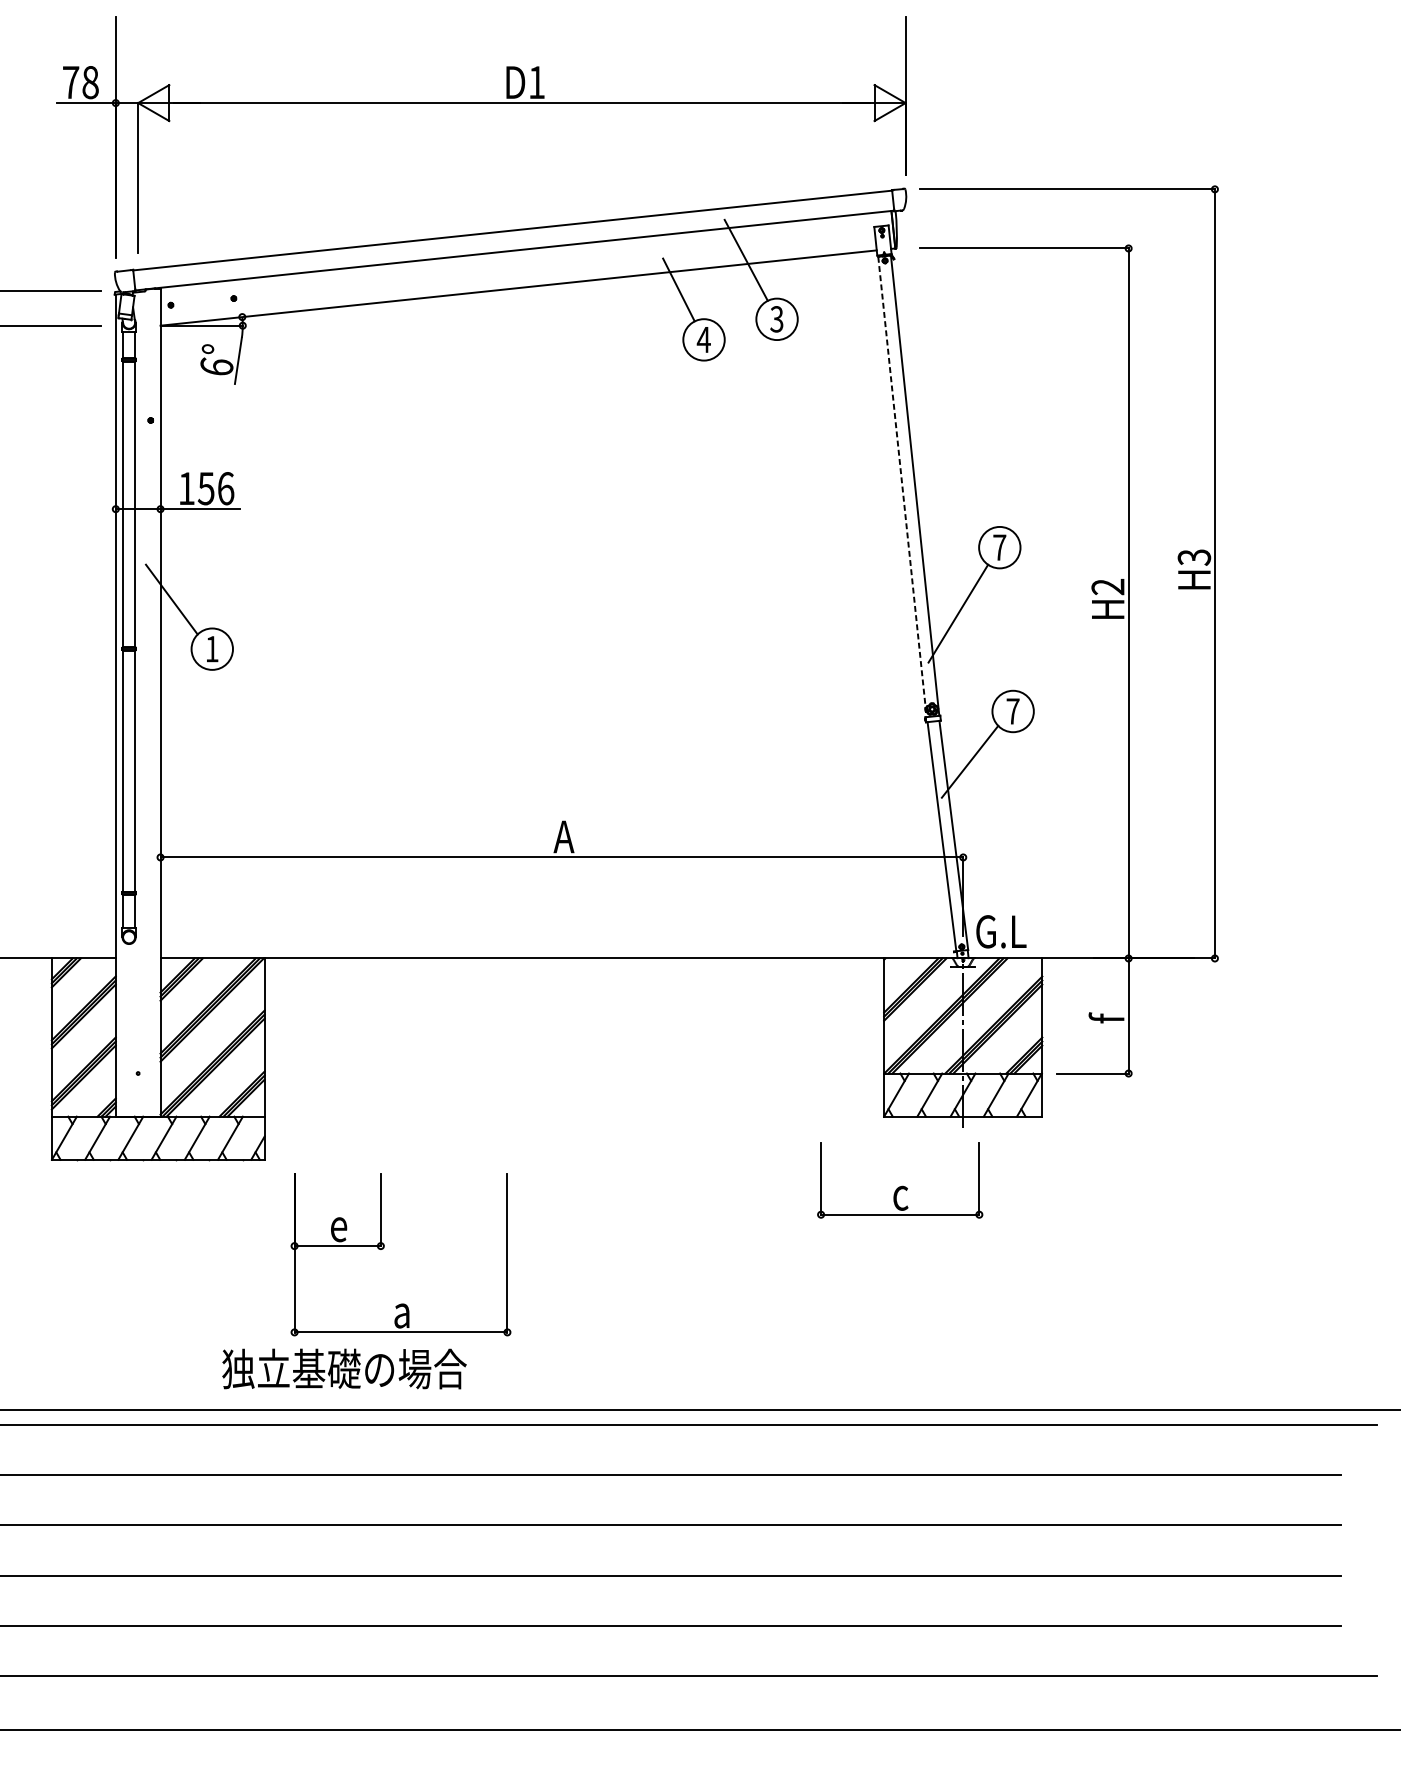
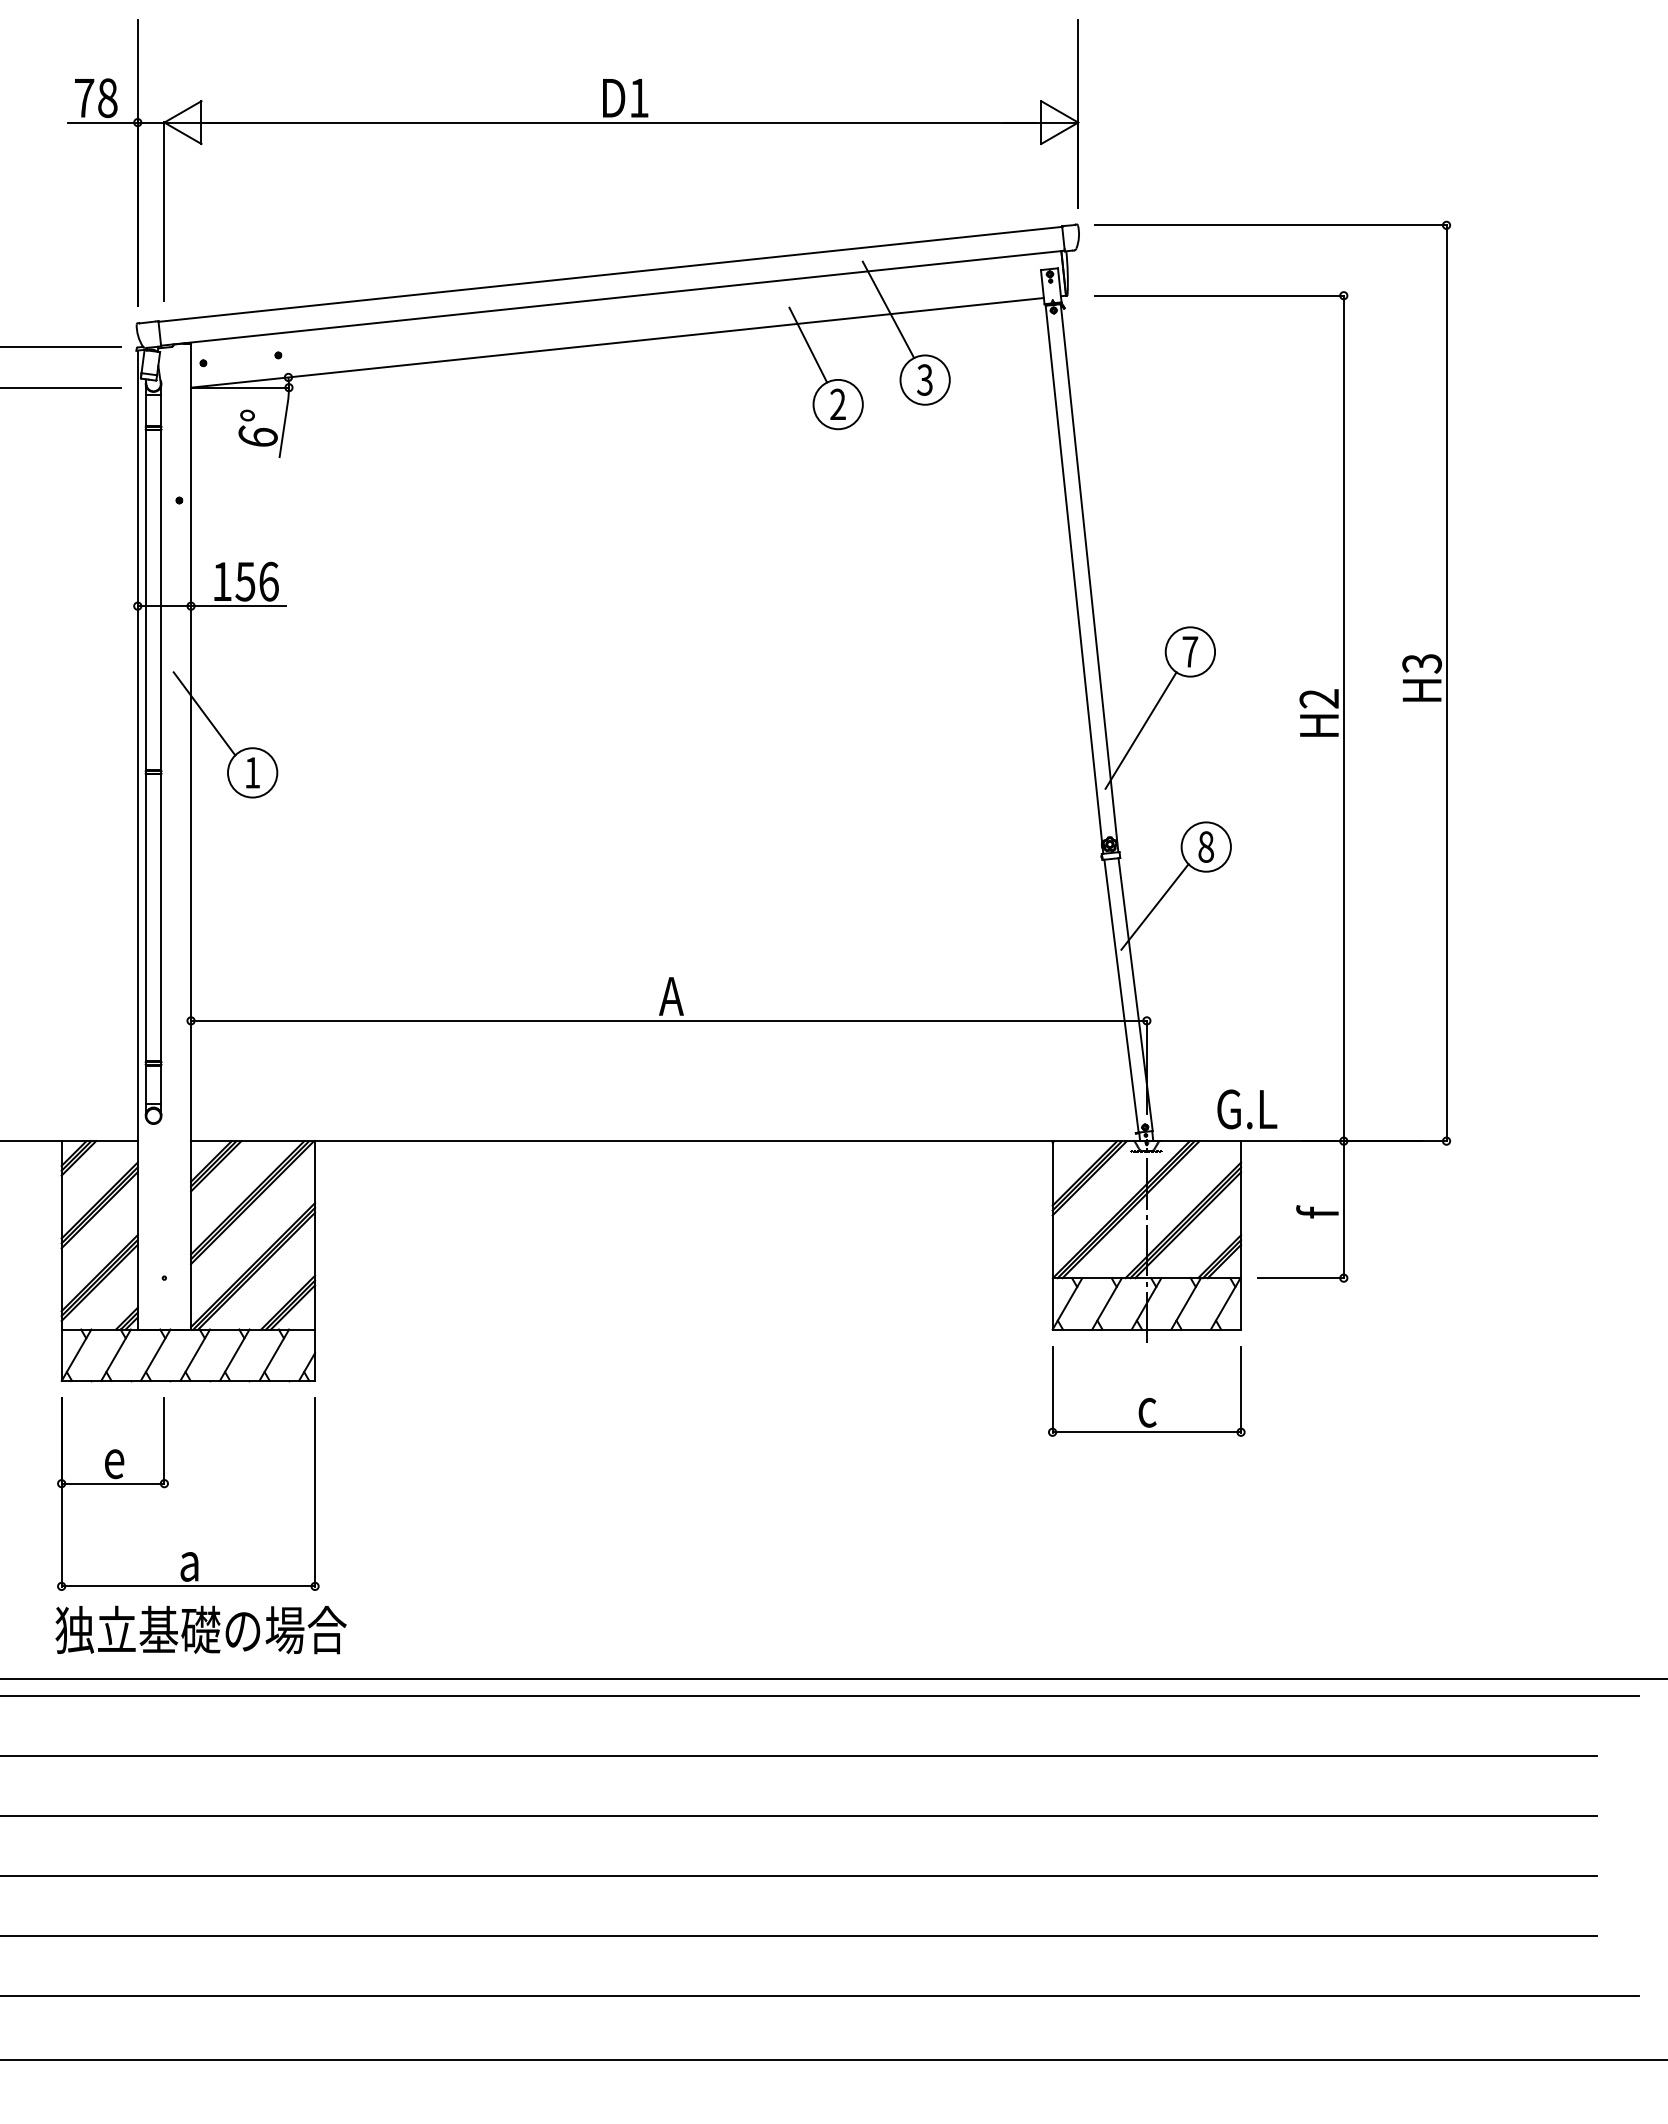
text: (703, 338) -> (837, 403), 4 -> 2
line: (902, 486) -> (1074, 579), dashed -> solid
text: (1012, 711) -> (1205, 846), 7 -> 8
text: (1001, 931) -> (1247, 1109), moved
part: (902, 1185) -> (1149, 1397), moved
part: (384, 1247) -> (168, 1485), moved
text: (344, 1368) -> (200, 1629), moved

